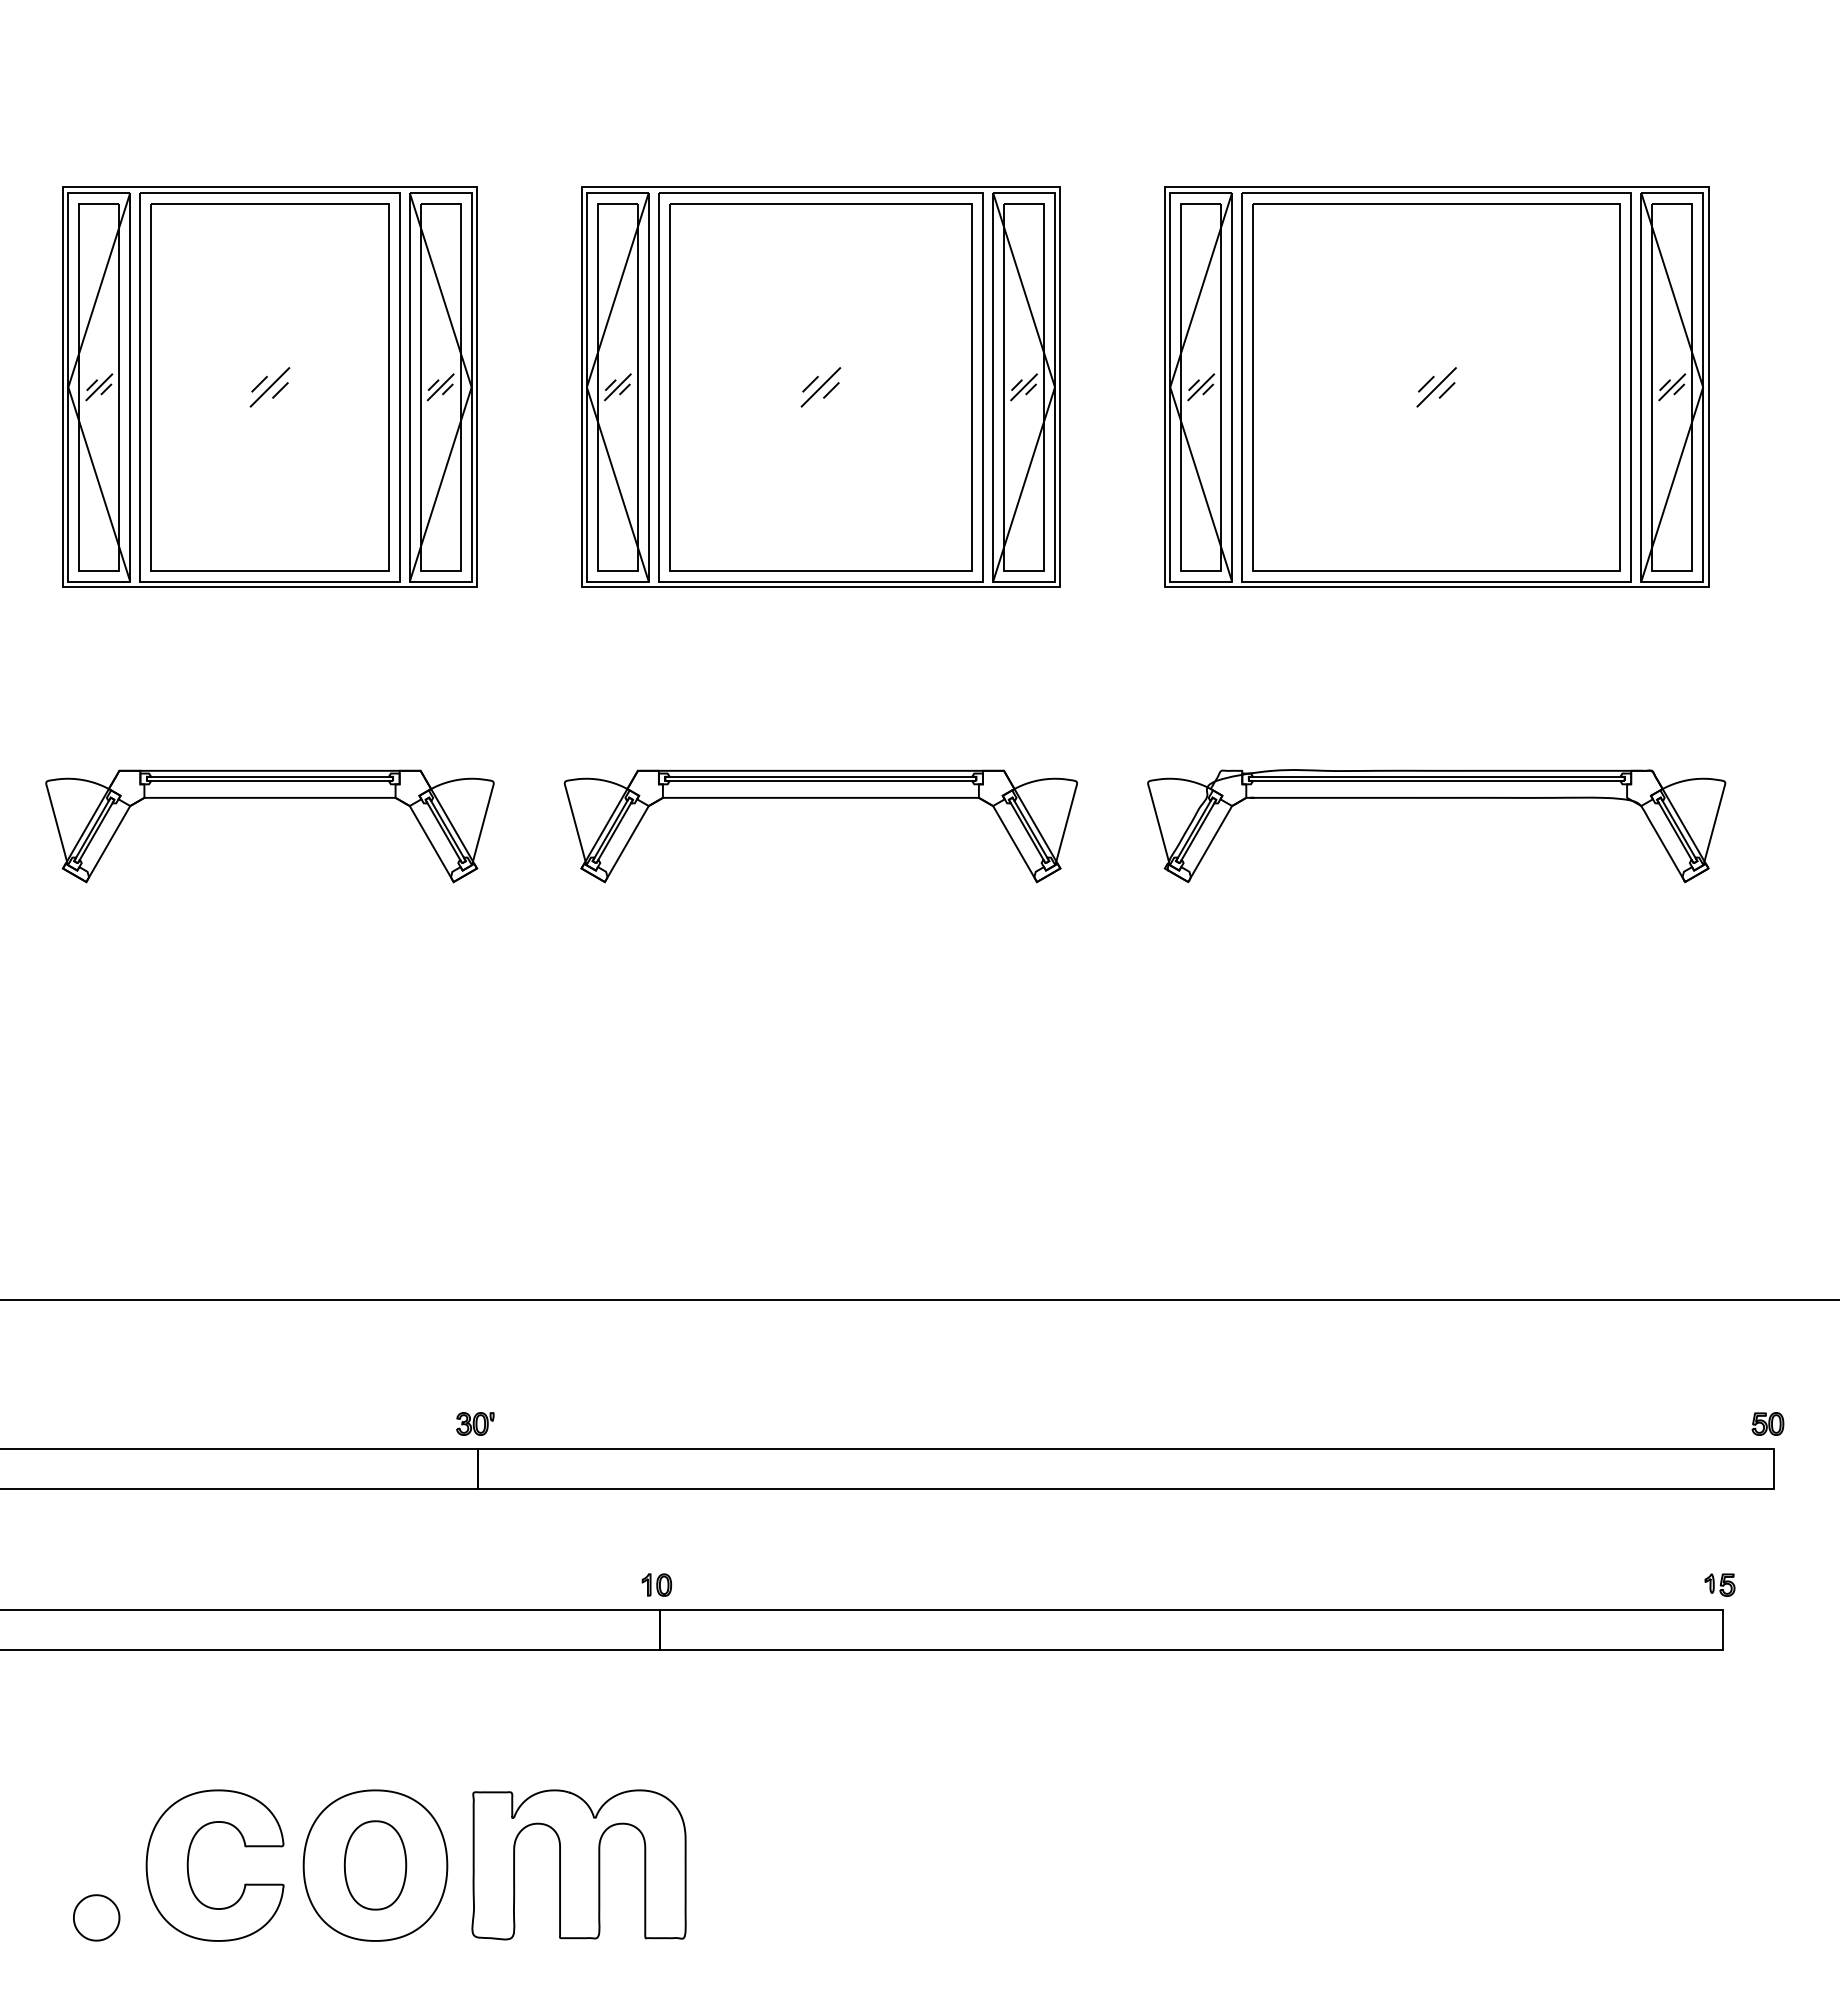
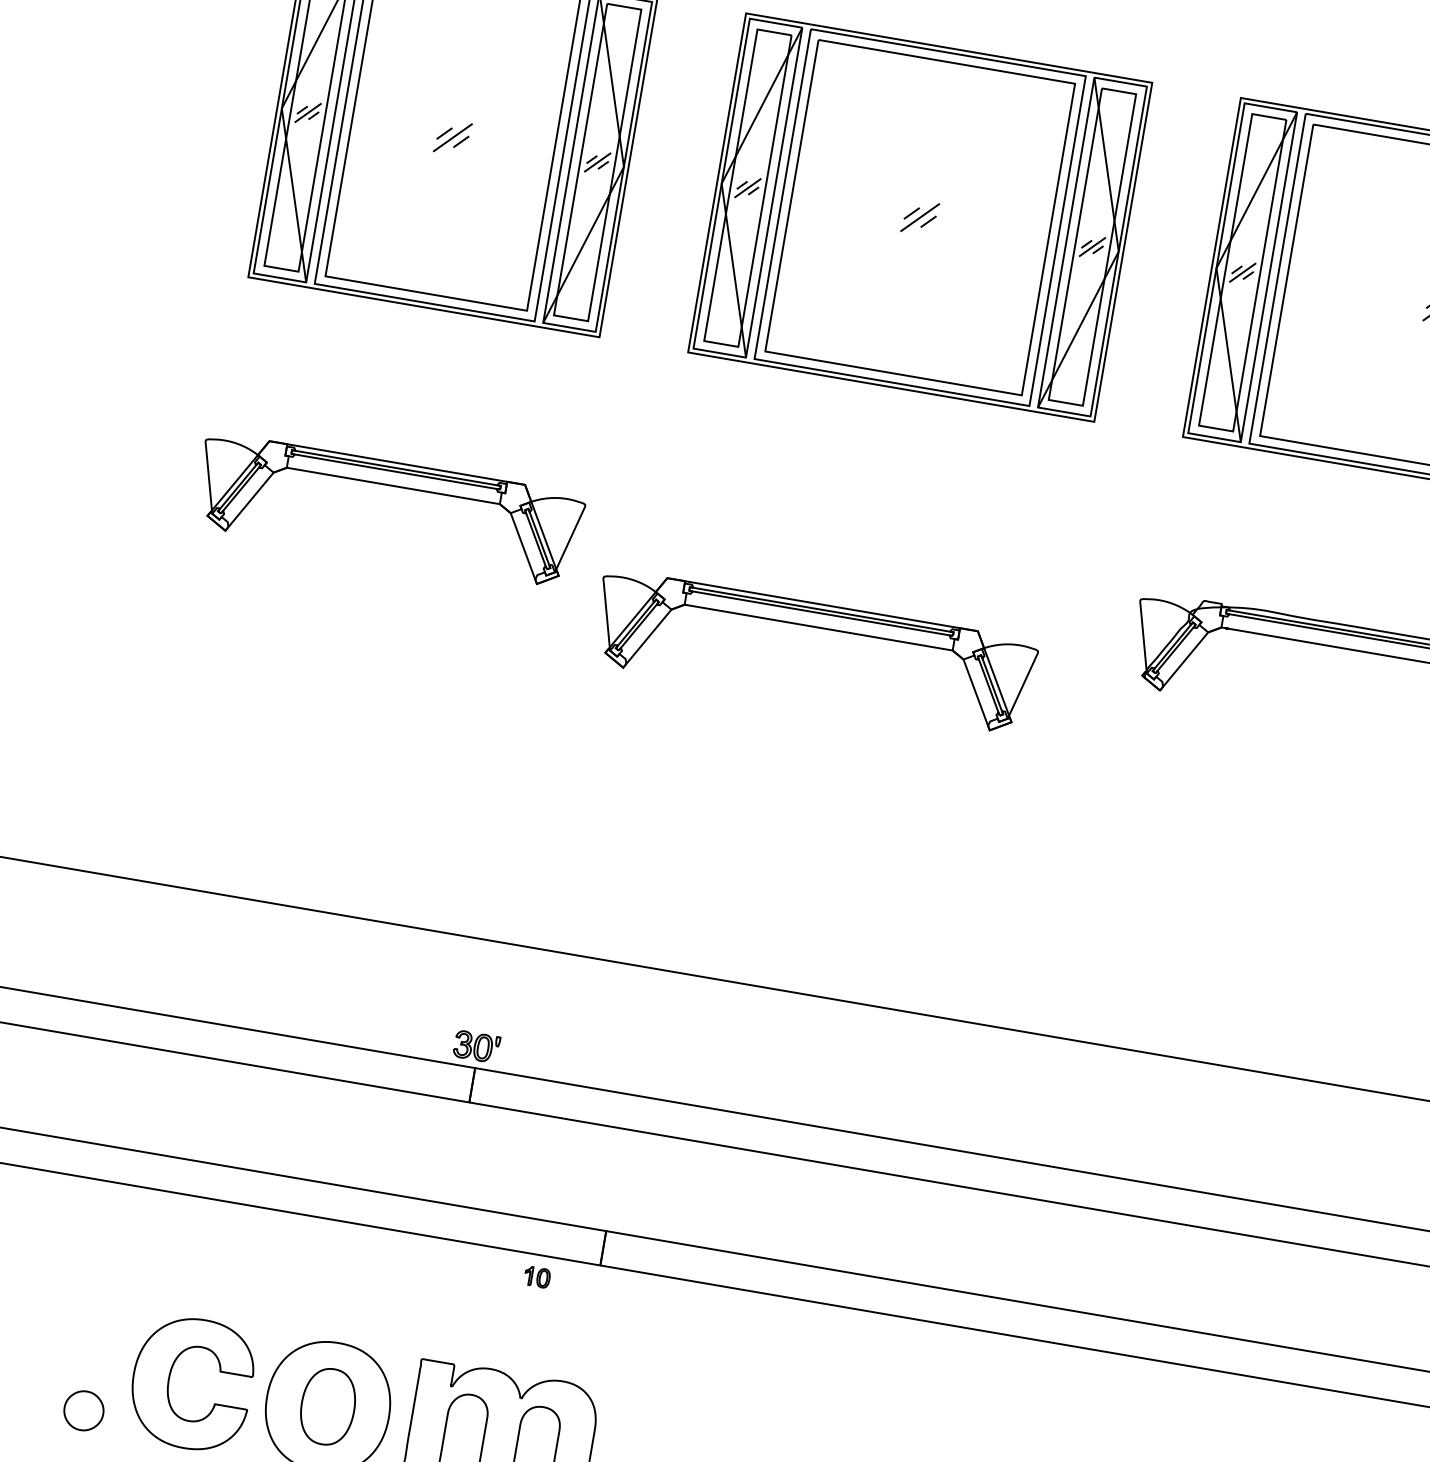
part: (820, 798) -> (818, 628), moved
part: (475, 1423) -> (476, 1046), size x1.4
part: (656, 1584) -> (537, 1276), moved

